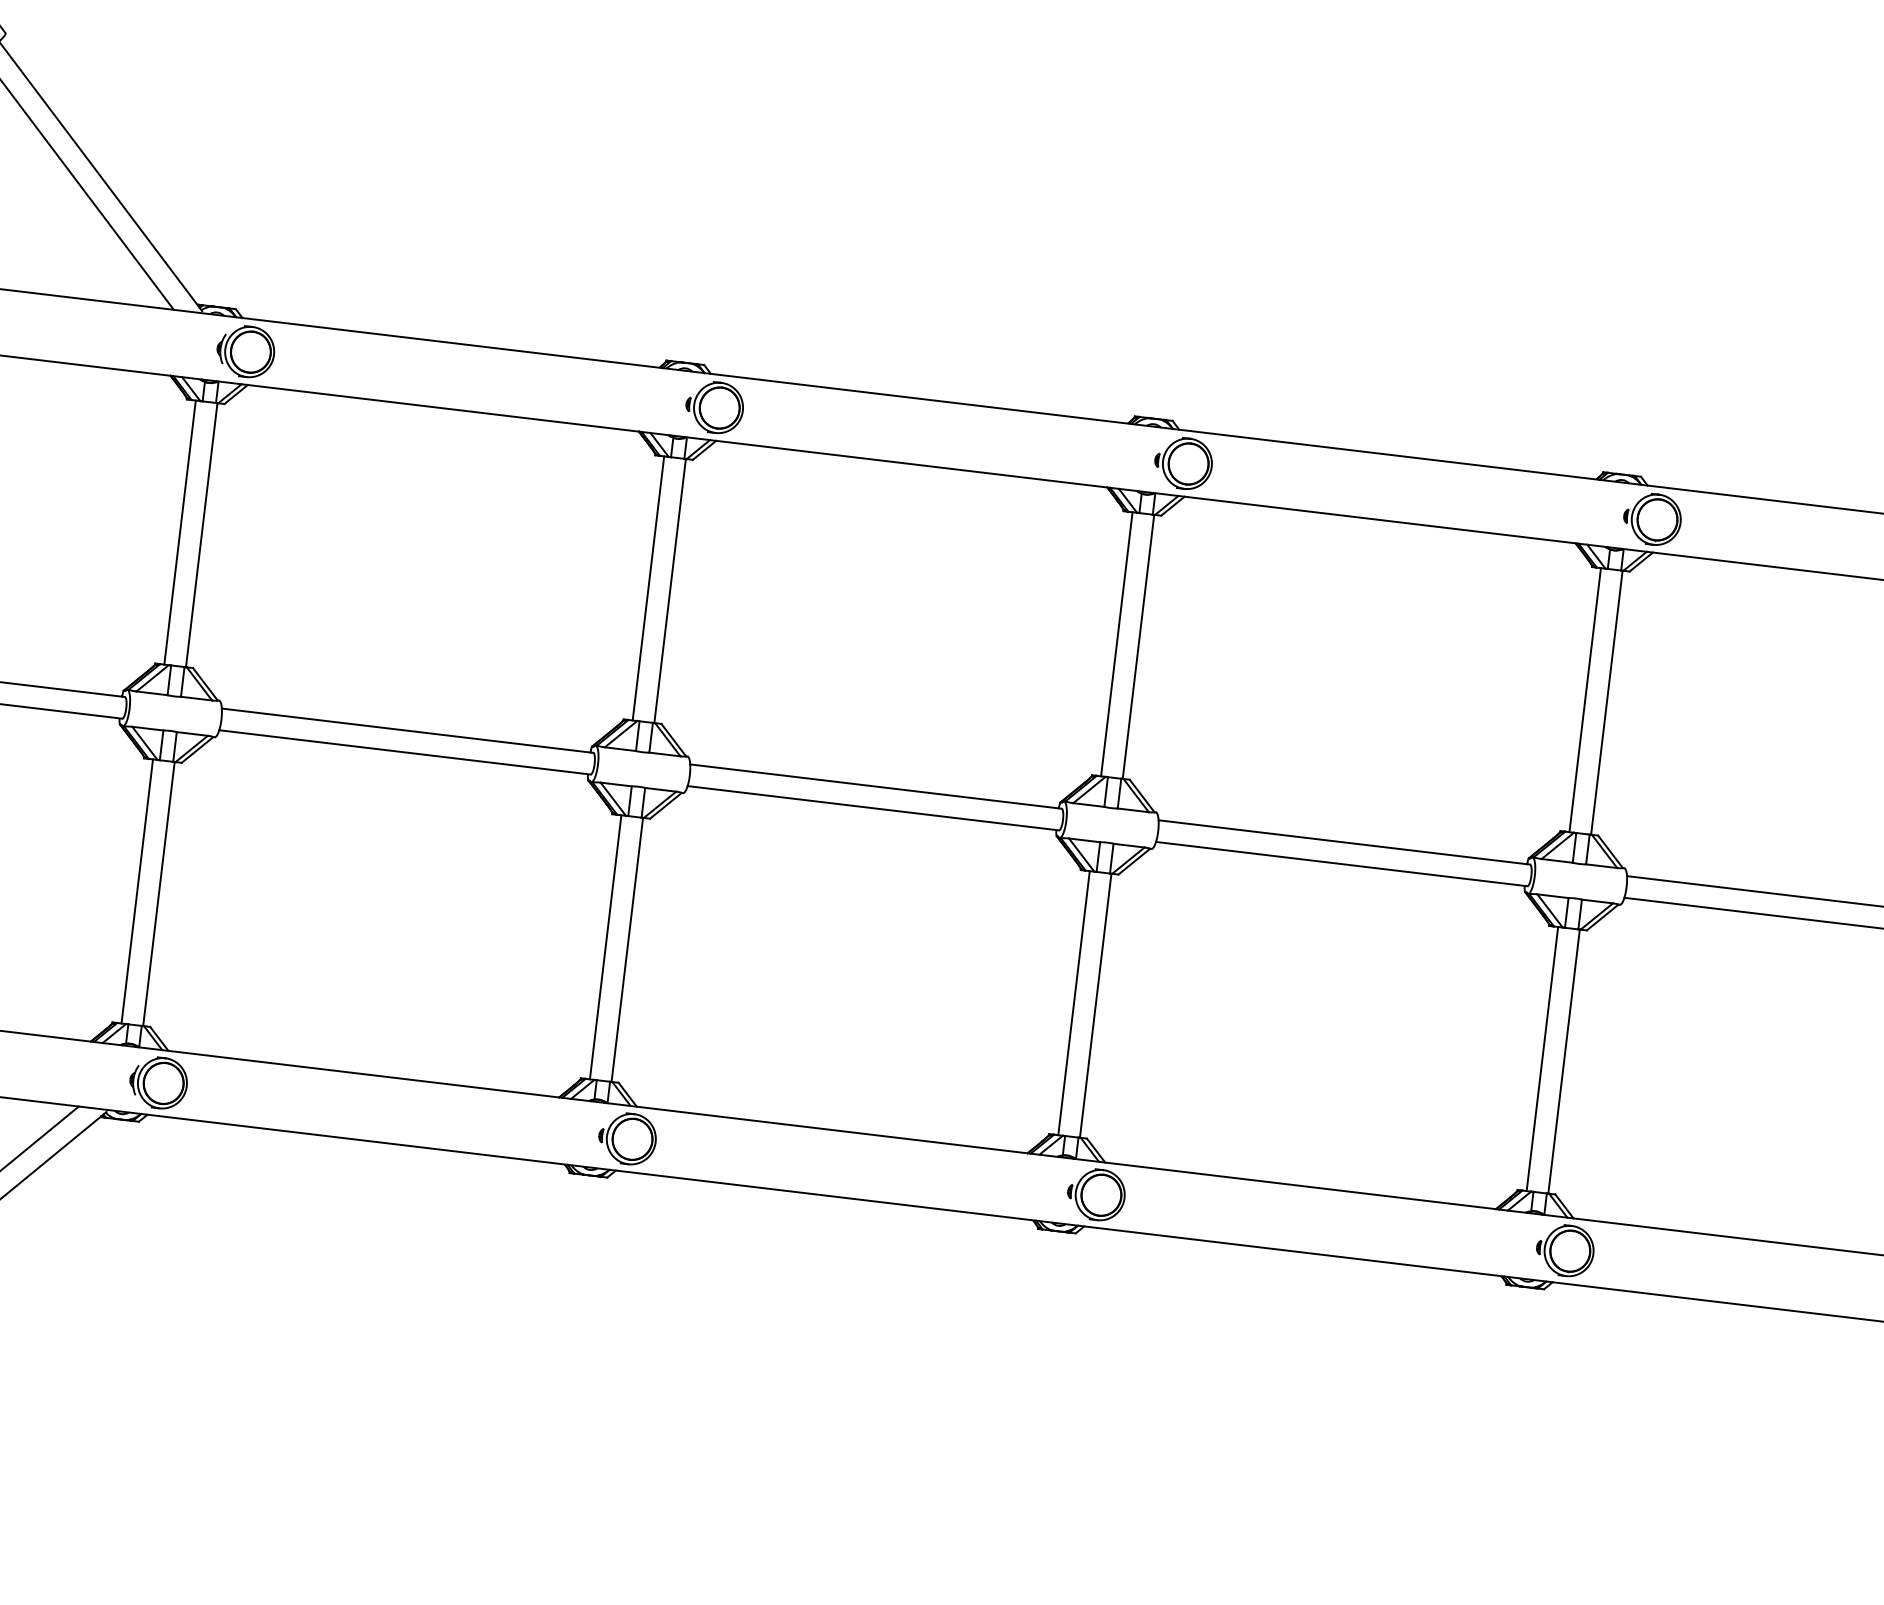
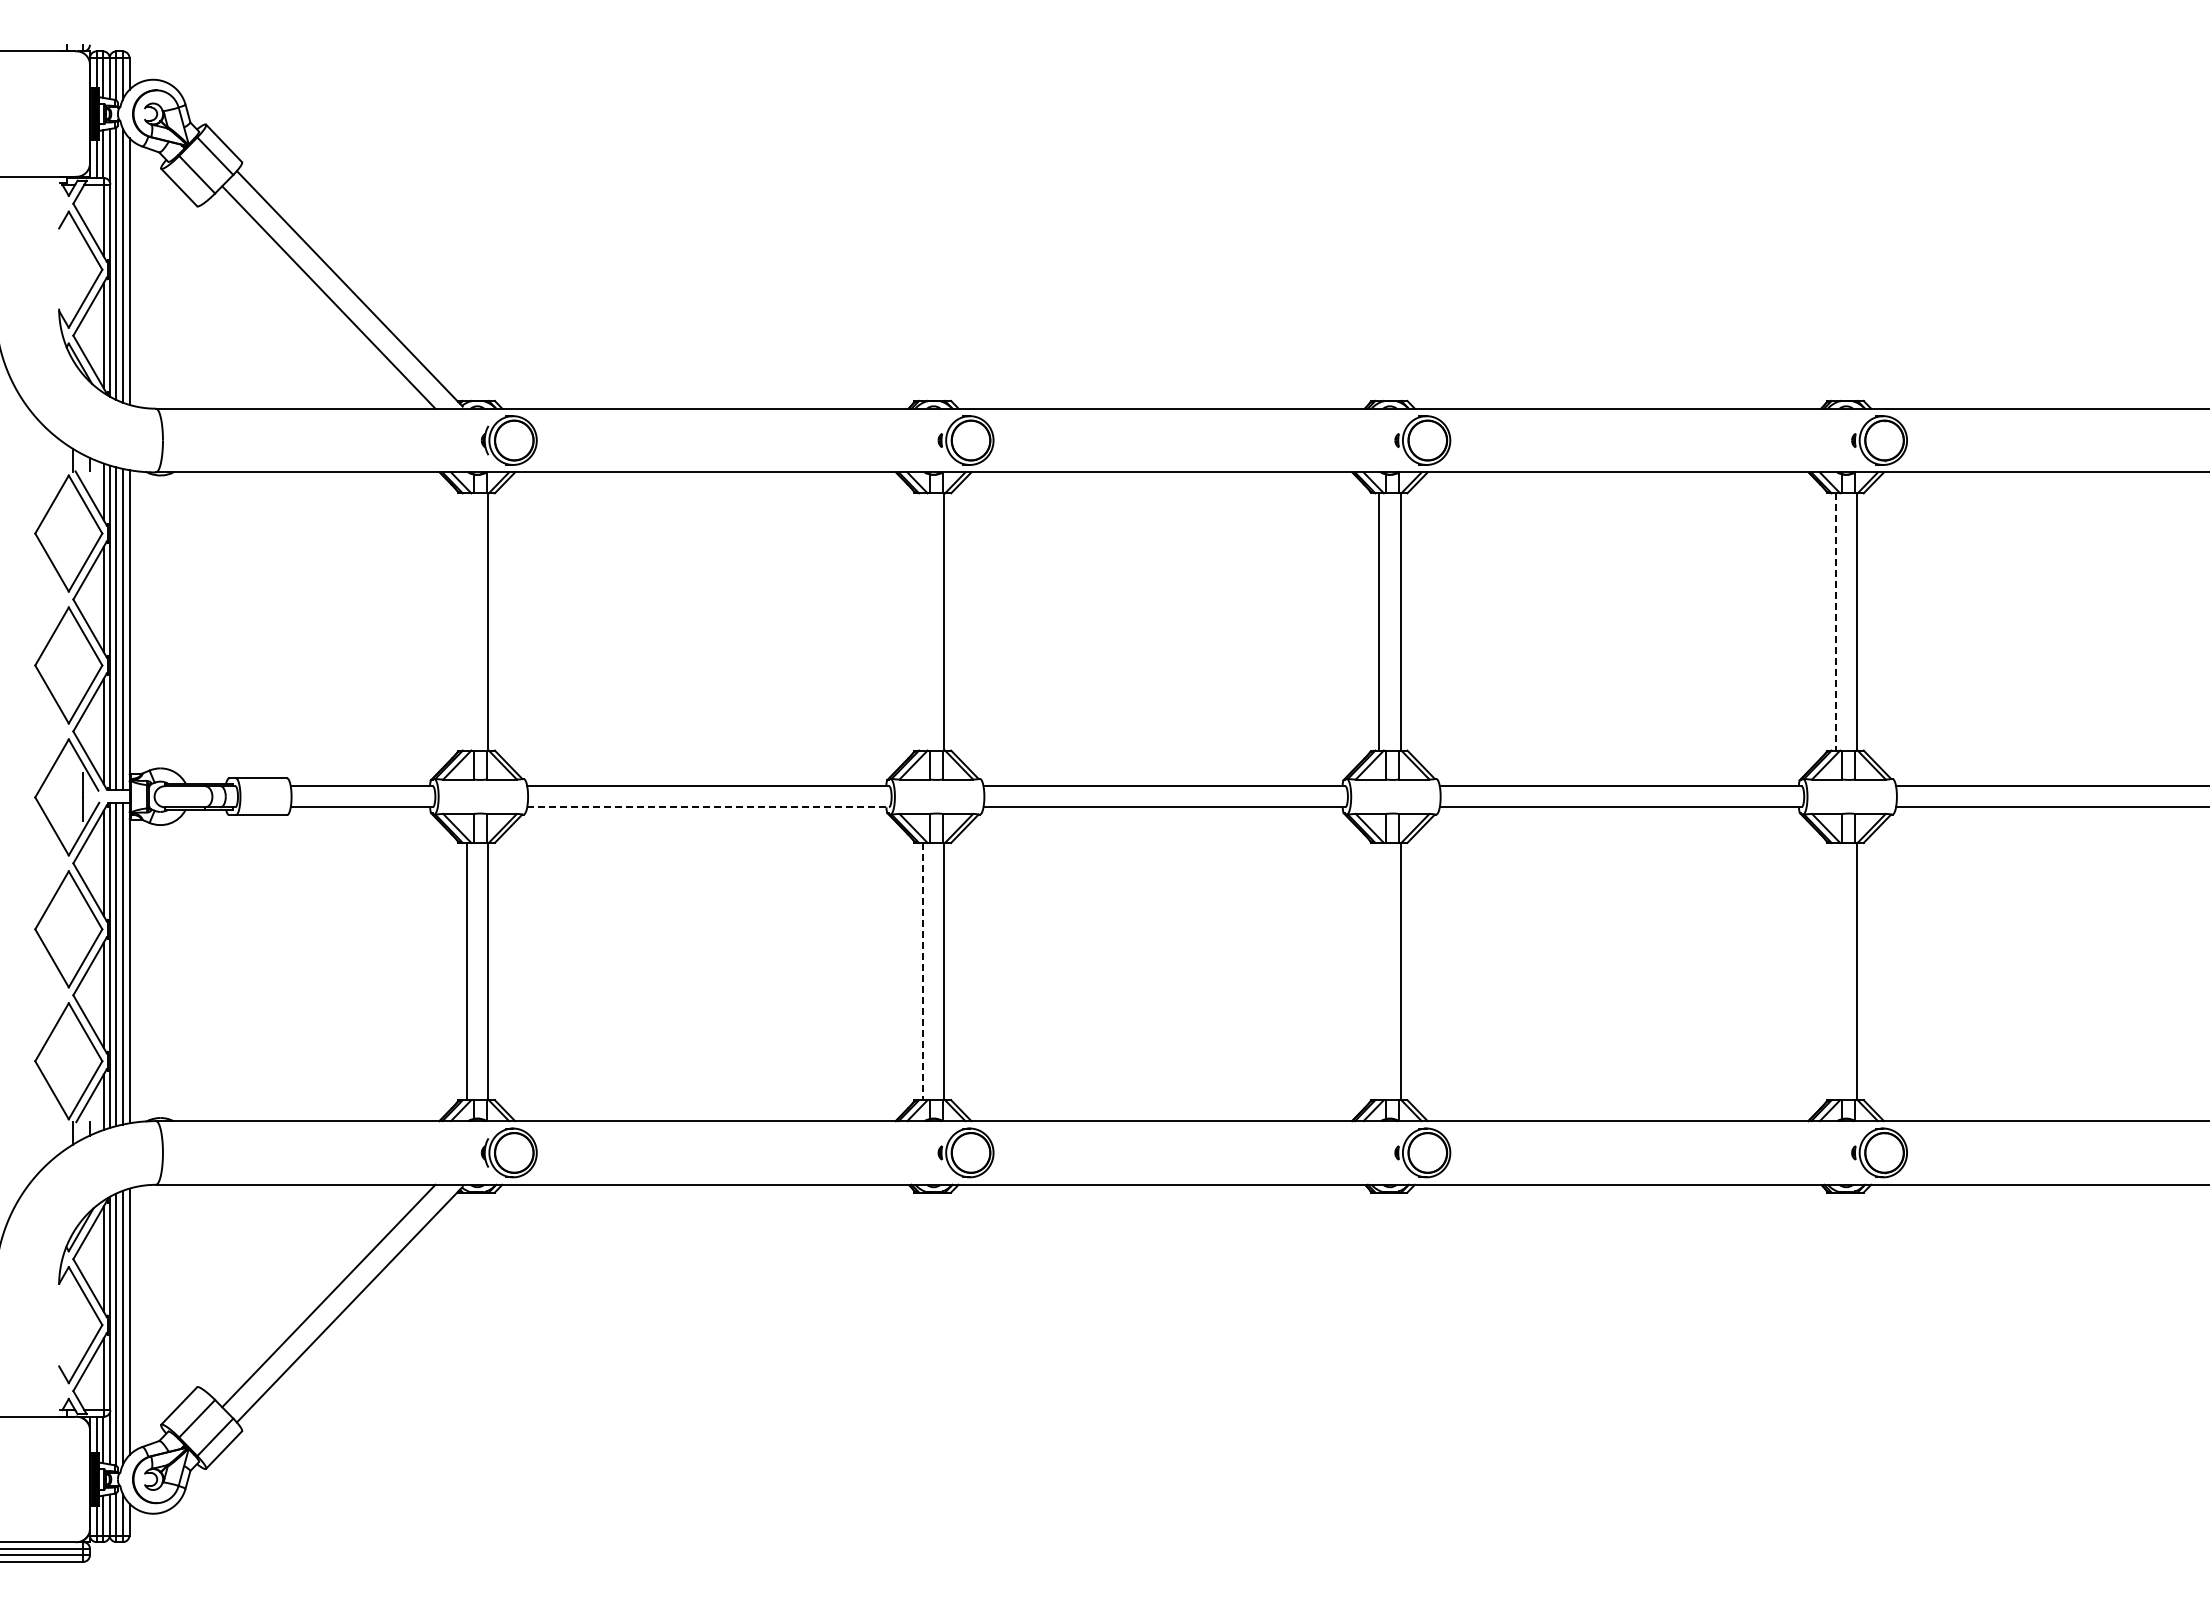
line: (179, 532) -> (466, 621), removed
line: (648, 588) -> (923, 621), removed
line: (1584, 699) -> (1835, 621), solid -> dashed
line: (405, 752) -> (708, 807), solid -> dashed
line: (605, 947) -> (923, 971), solid -> dashed
line: (1074, 1003) -> (1379, 971), removed
line: (1542, 1058) -> (1835, 971), removed

